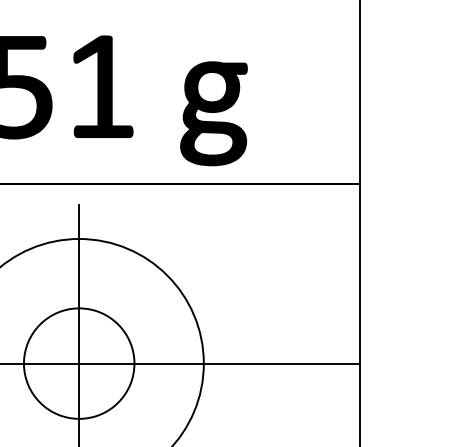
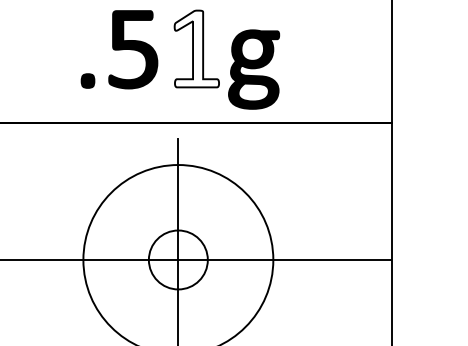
fill: (102, 86) -> (196, 48), removed
part: (214, 113) -> (254, 69), moved
circle: (79, 362) -> (178, 259), size x0.7

